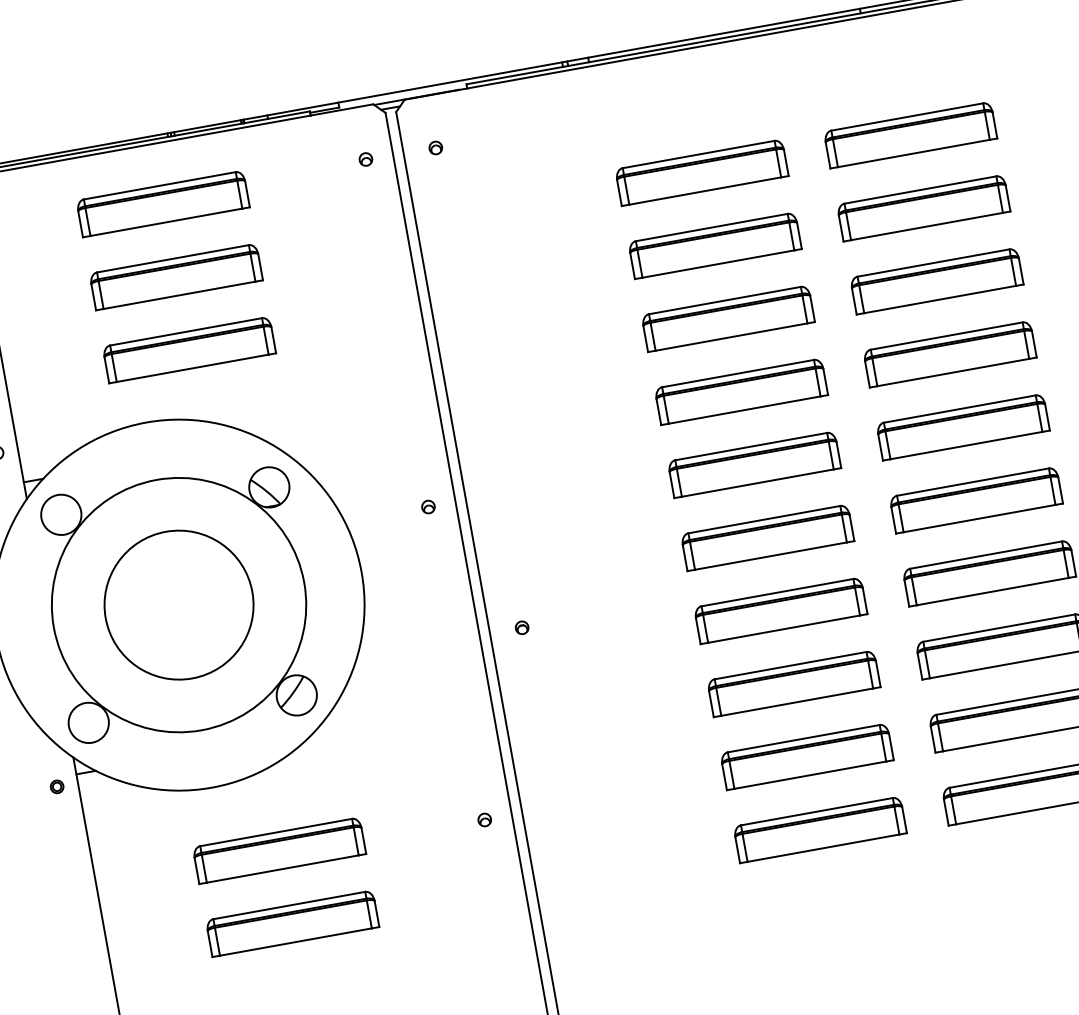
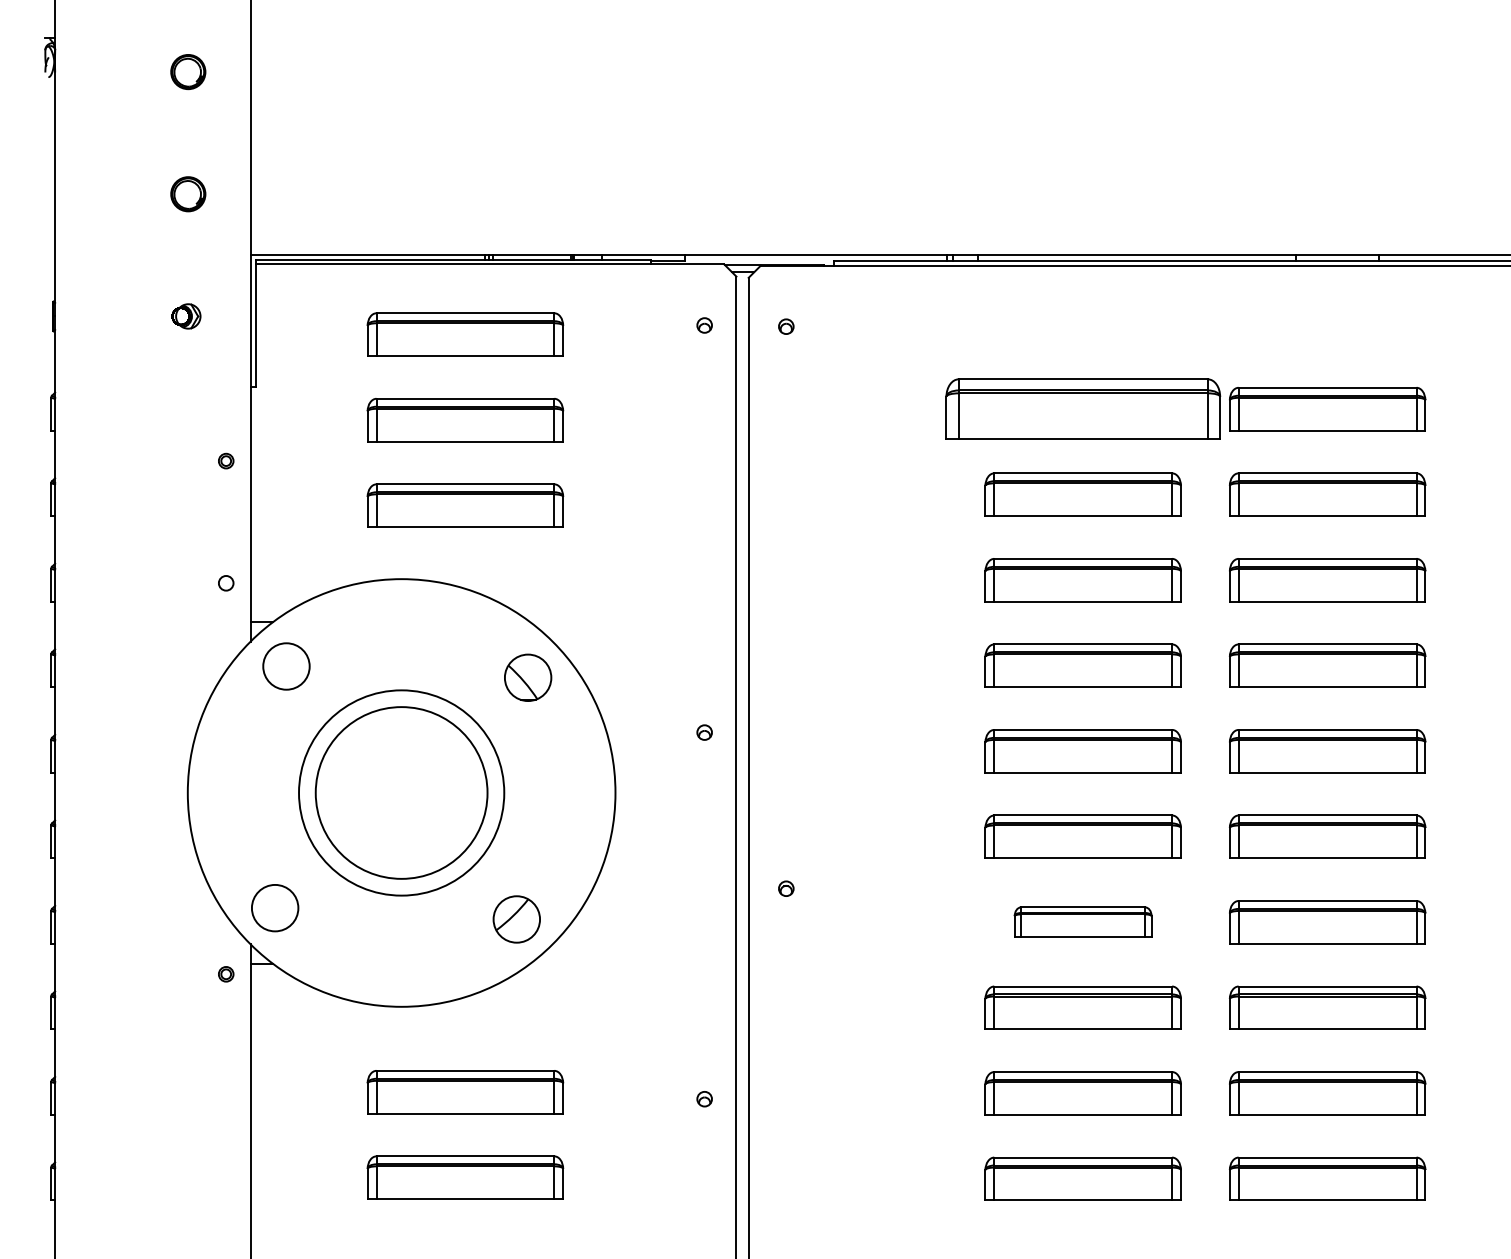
part: (701, 172) -> (1082, 408), size x1.4
circle: (178, 604) -> (401, 792), size x0.7
part: (780, 611) -> (1082, 922), size x0.7

